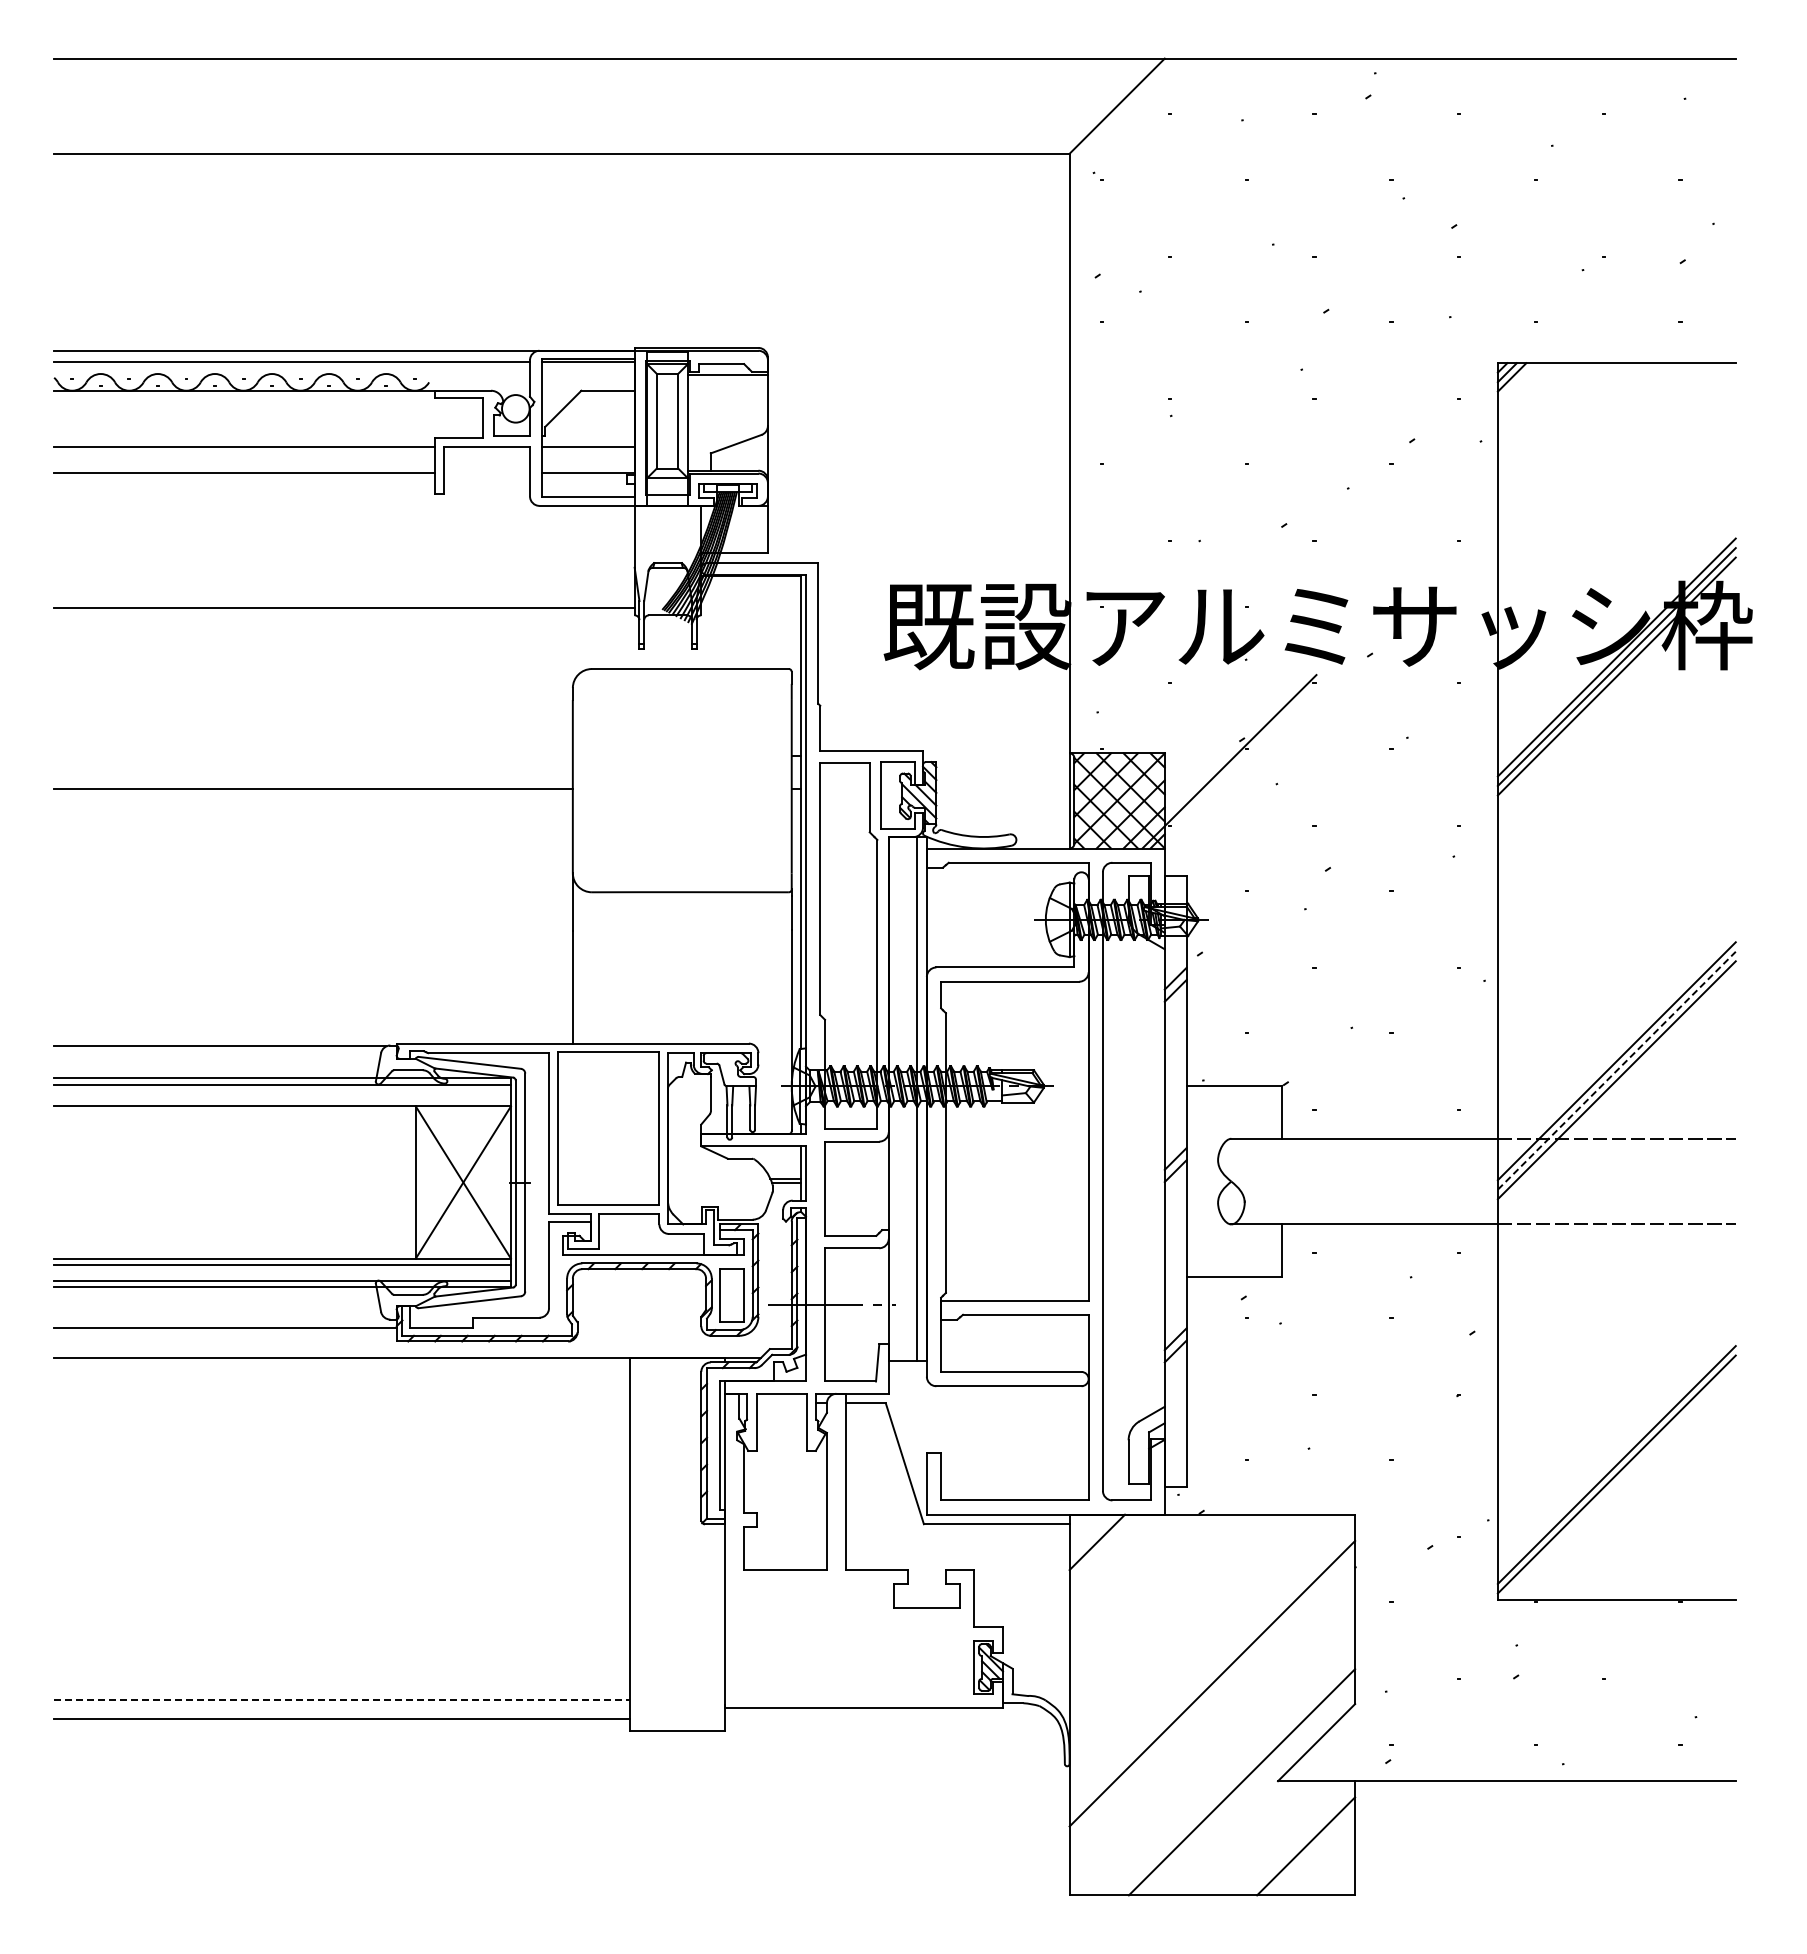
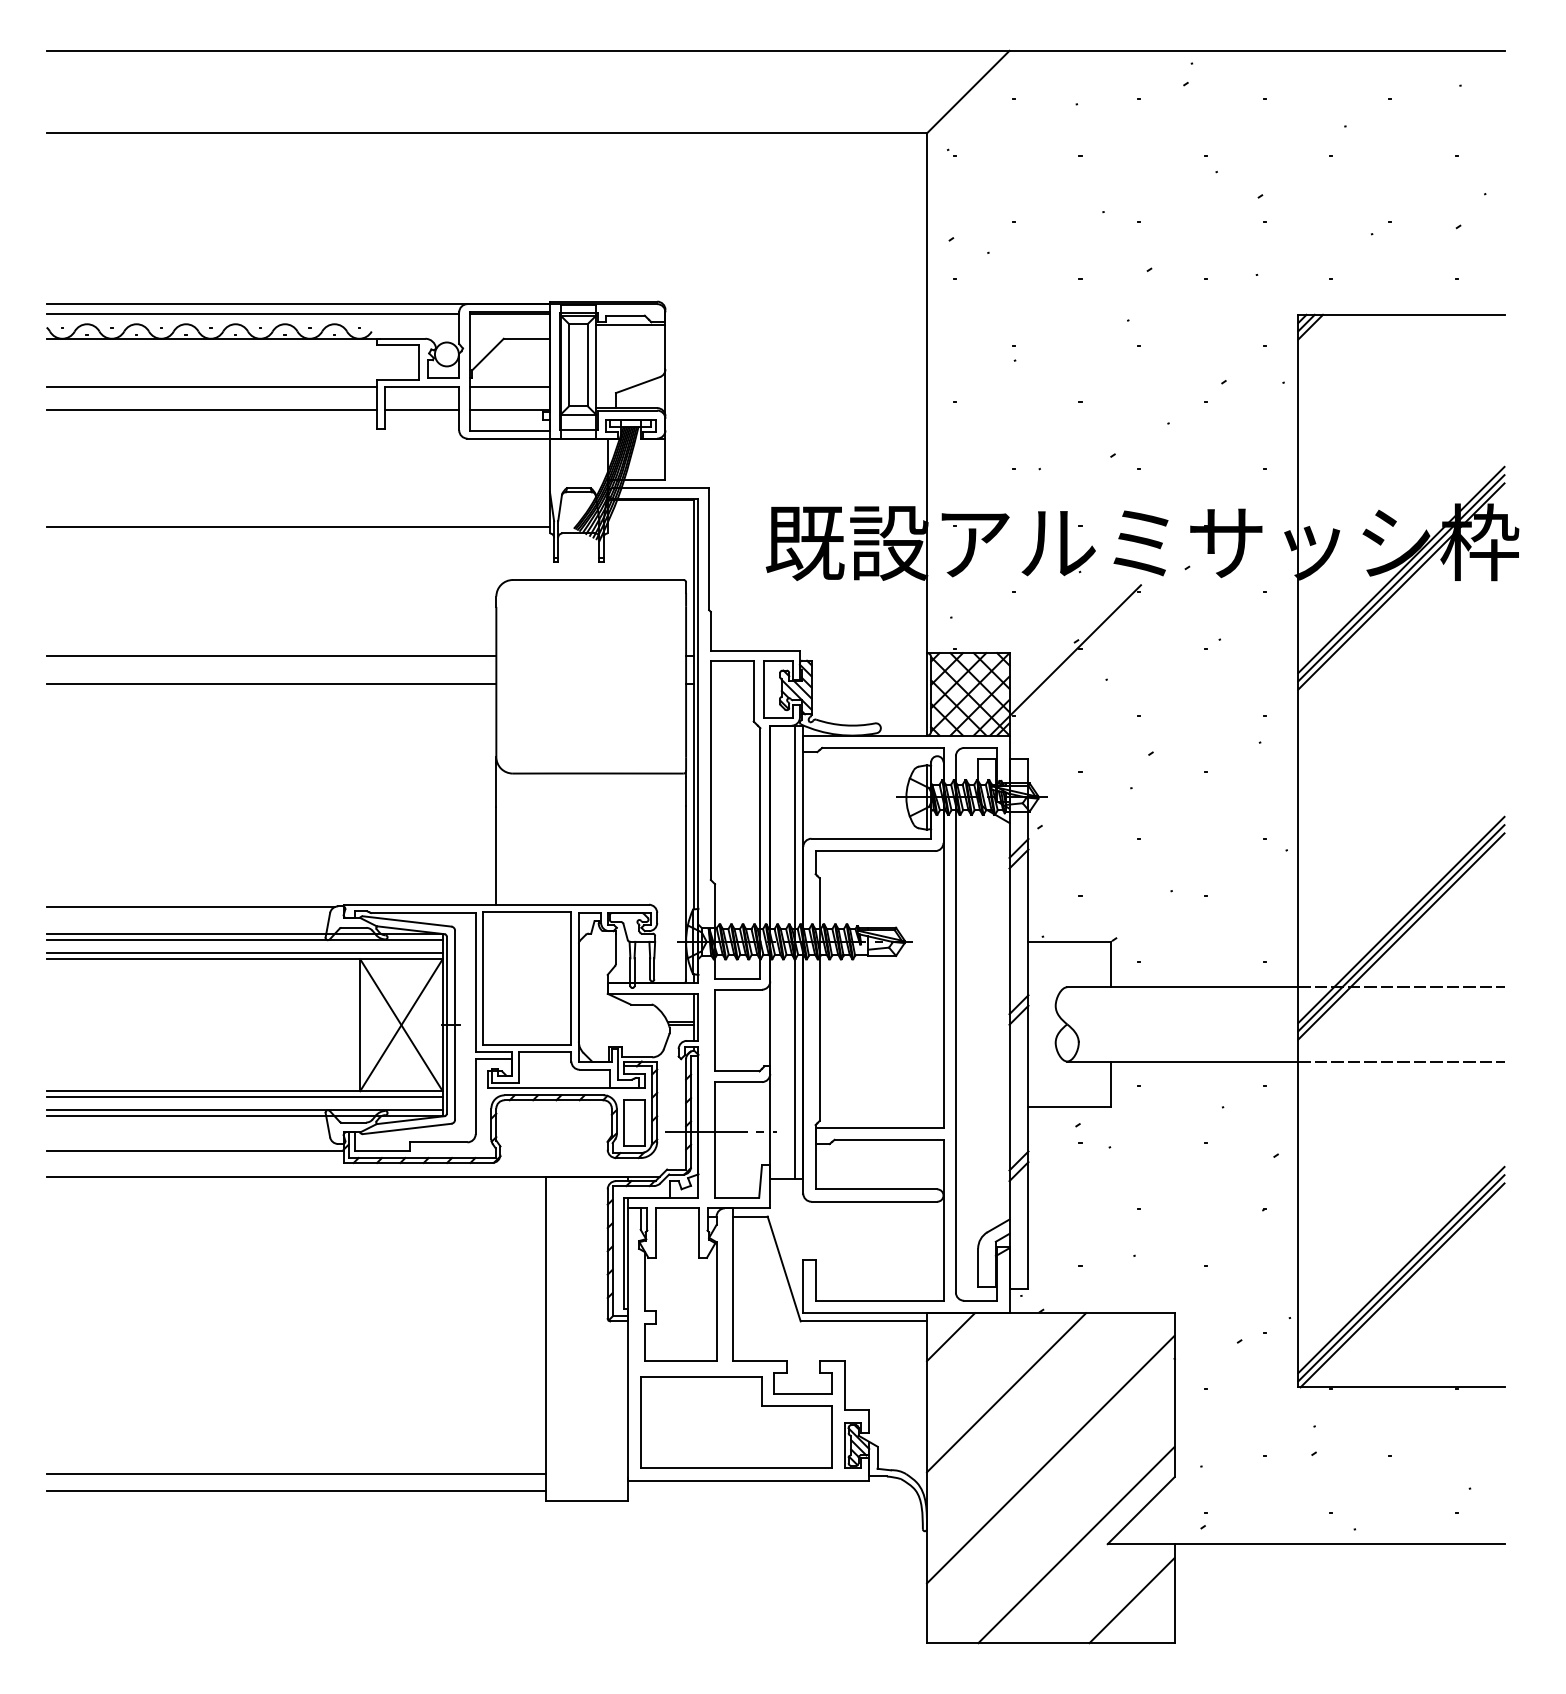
line: (487, 472) -> (422, 409), added
line: (313, 756) -> (271, 655), added
line: (1617, 1070) -> (1401, 928), dashed -> solid
line: (282, 1099) -> (244, 953), added
line: (1617, 1482) -> (1401, 1285), added
line: (1161, 1606) -> (1006, 1392), added
part: (849, 1641) -> (736, 1423), added
line: (342, 1700) -> (296, 1474), dashed -> solid

